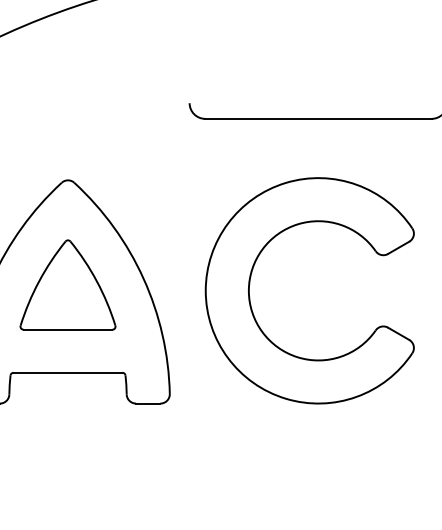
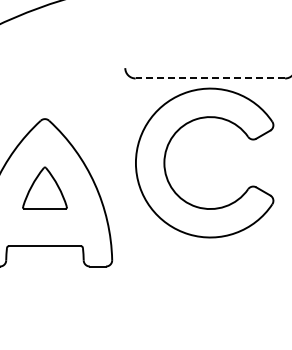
line: (318, 118) -> (210, 78), solid -> dashed
part: (252, 277) -> (166, 154), moved
part: (67, 283) -> (44, 187), size x0.7

